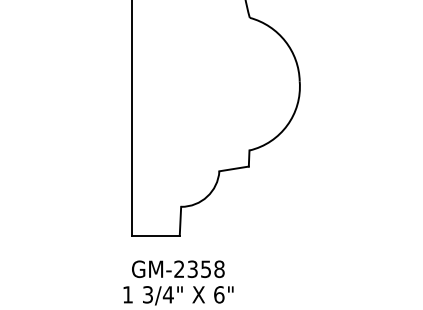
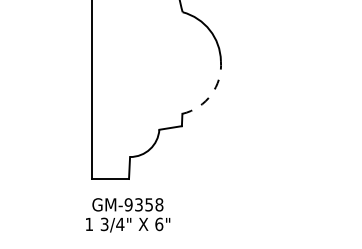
arc: (287, 125) -> (211, 94), solid -> dashed
text: (179, 268) -> (128, 204), GM-2358 -> GM-9358

